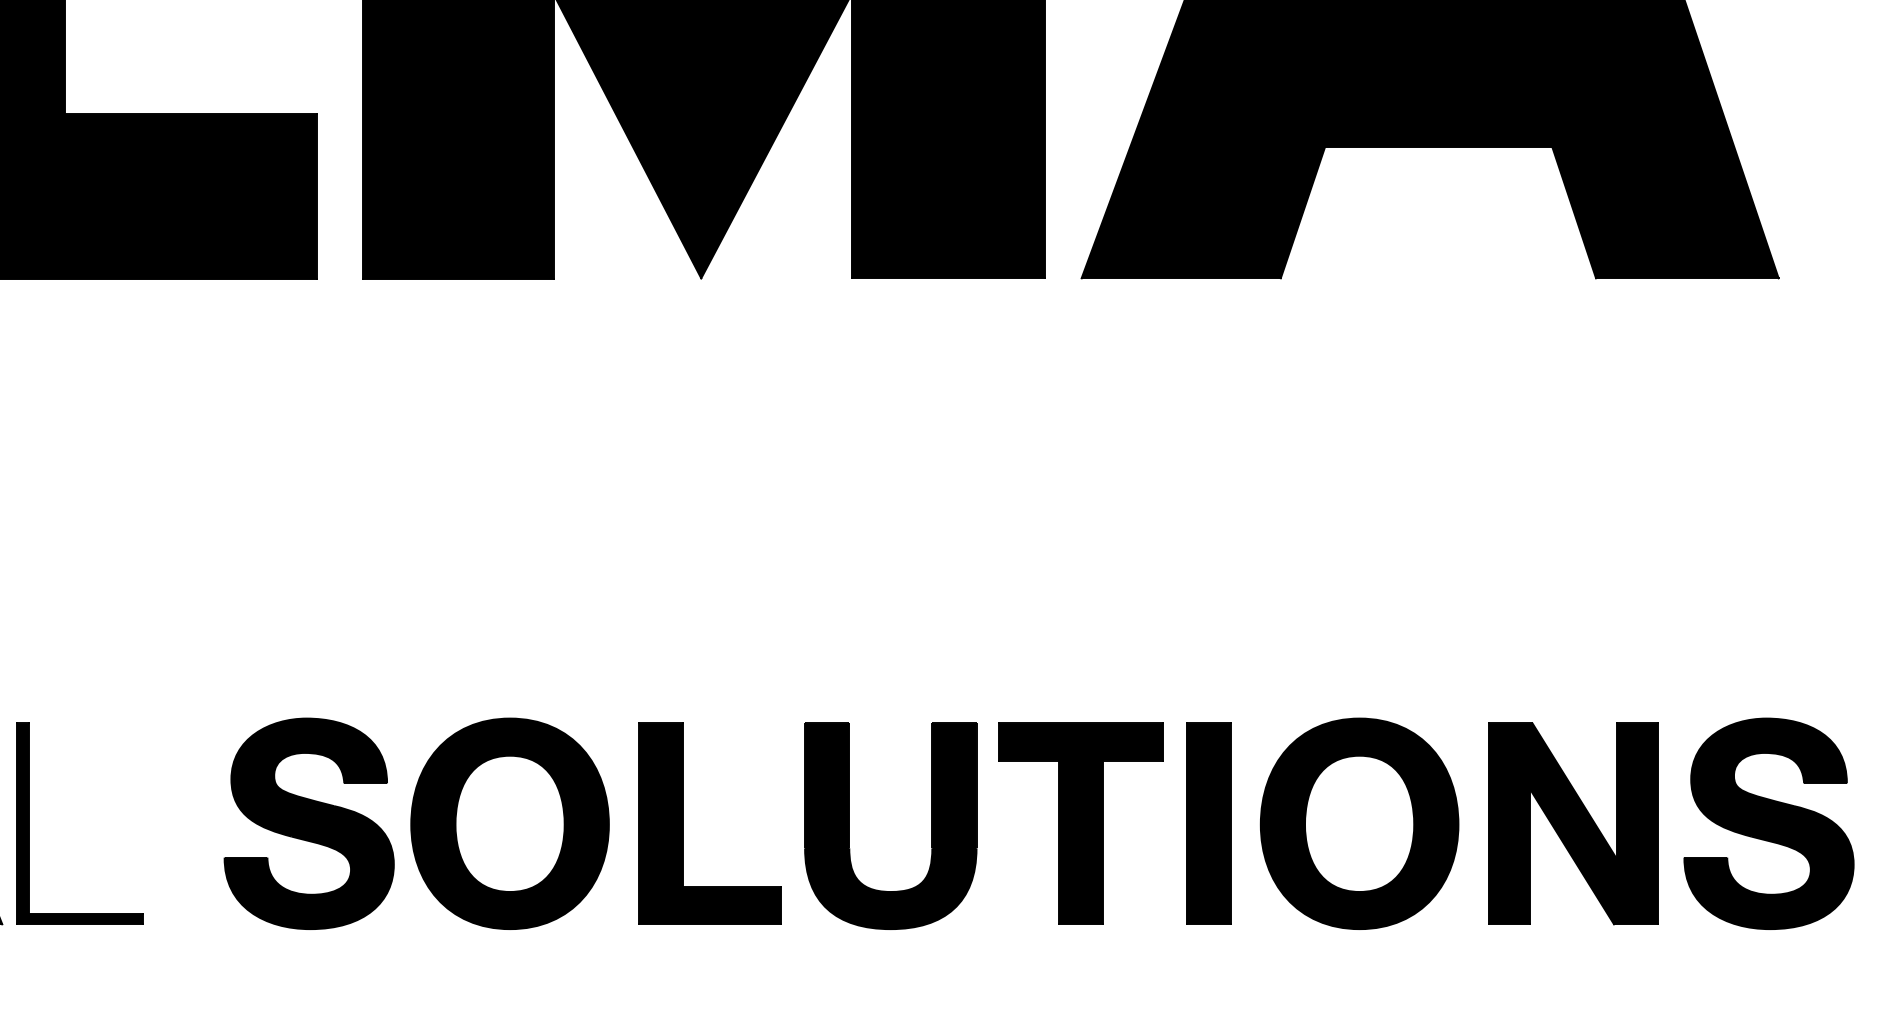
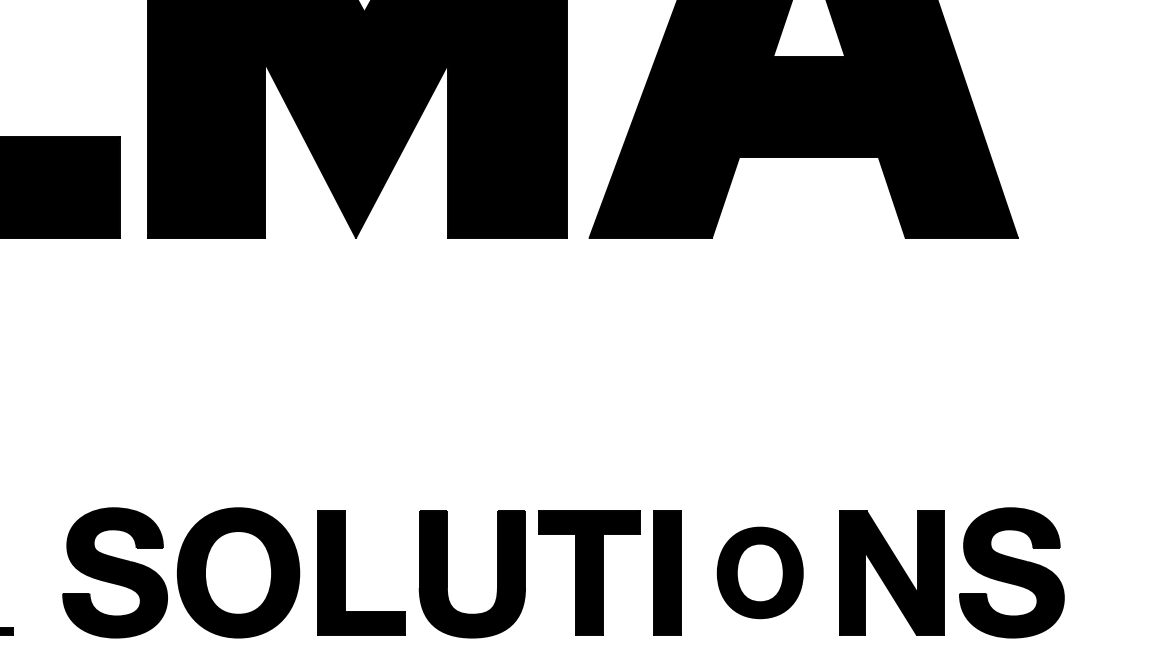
part: (1358, 823) -> (759, 572), size x0.7

